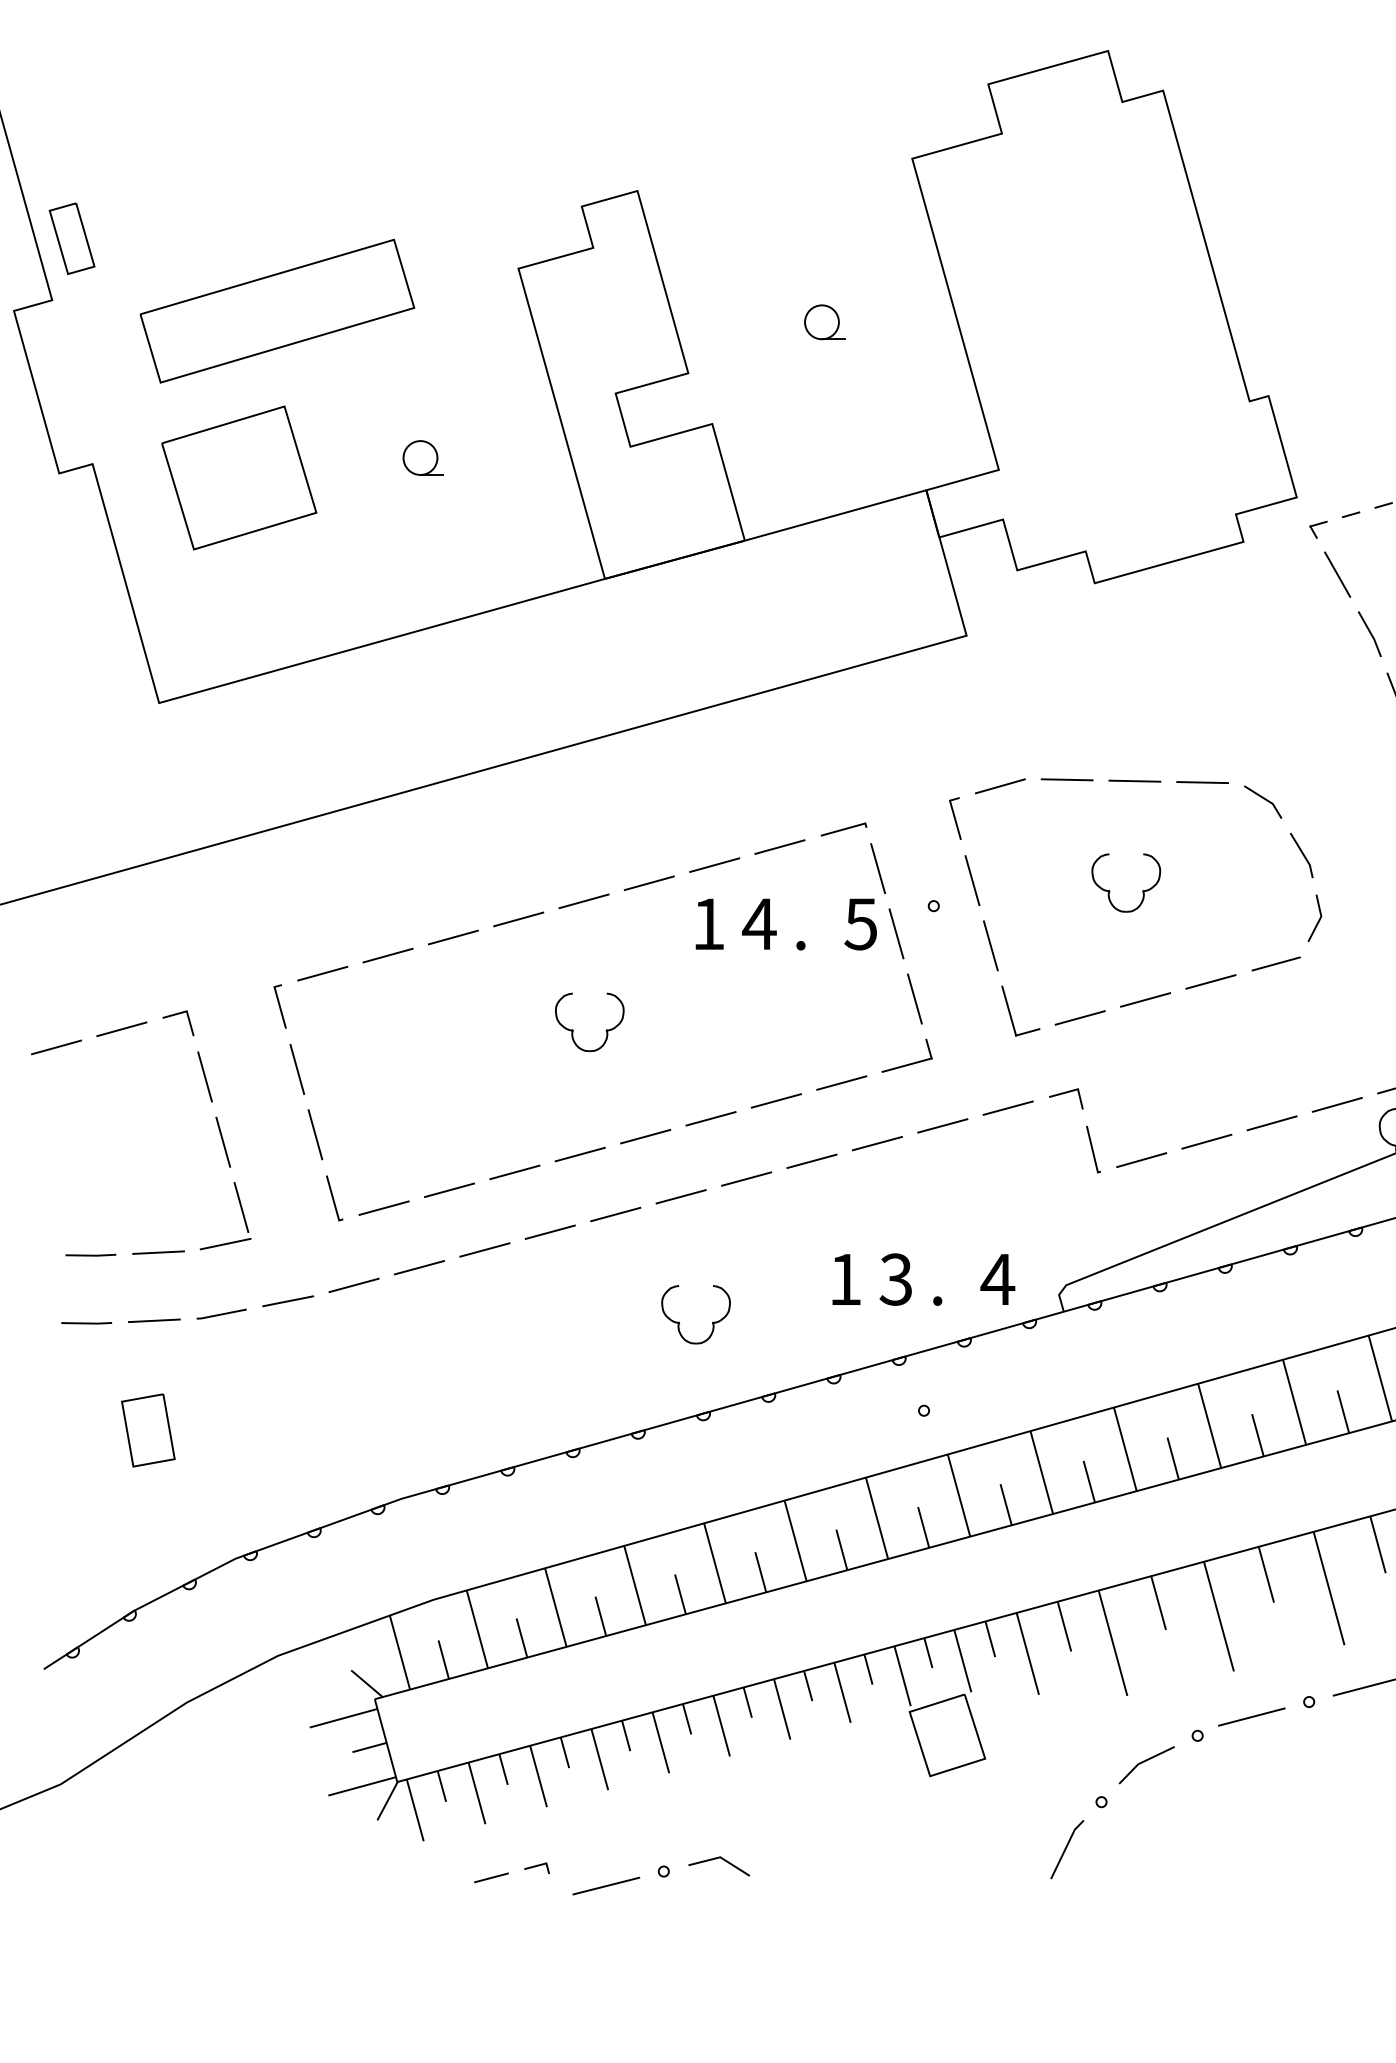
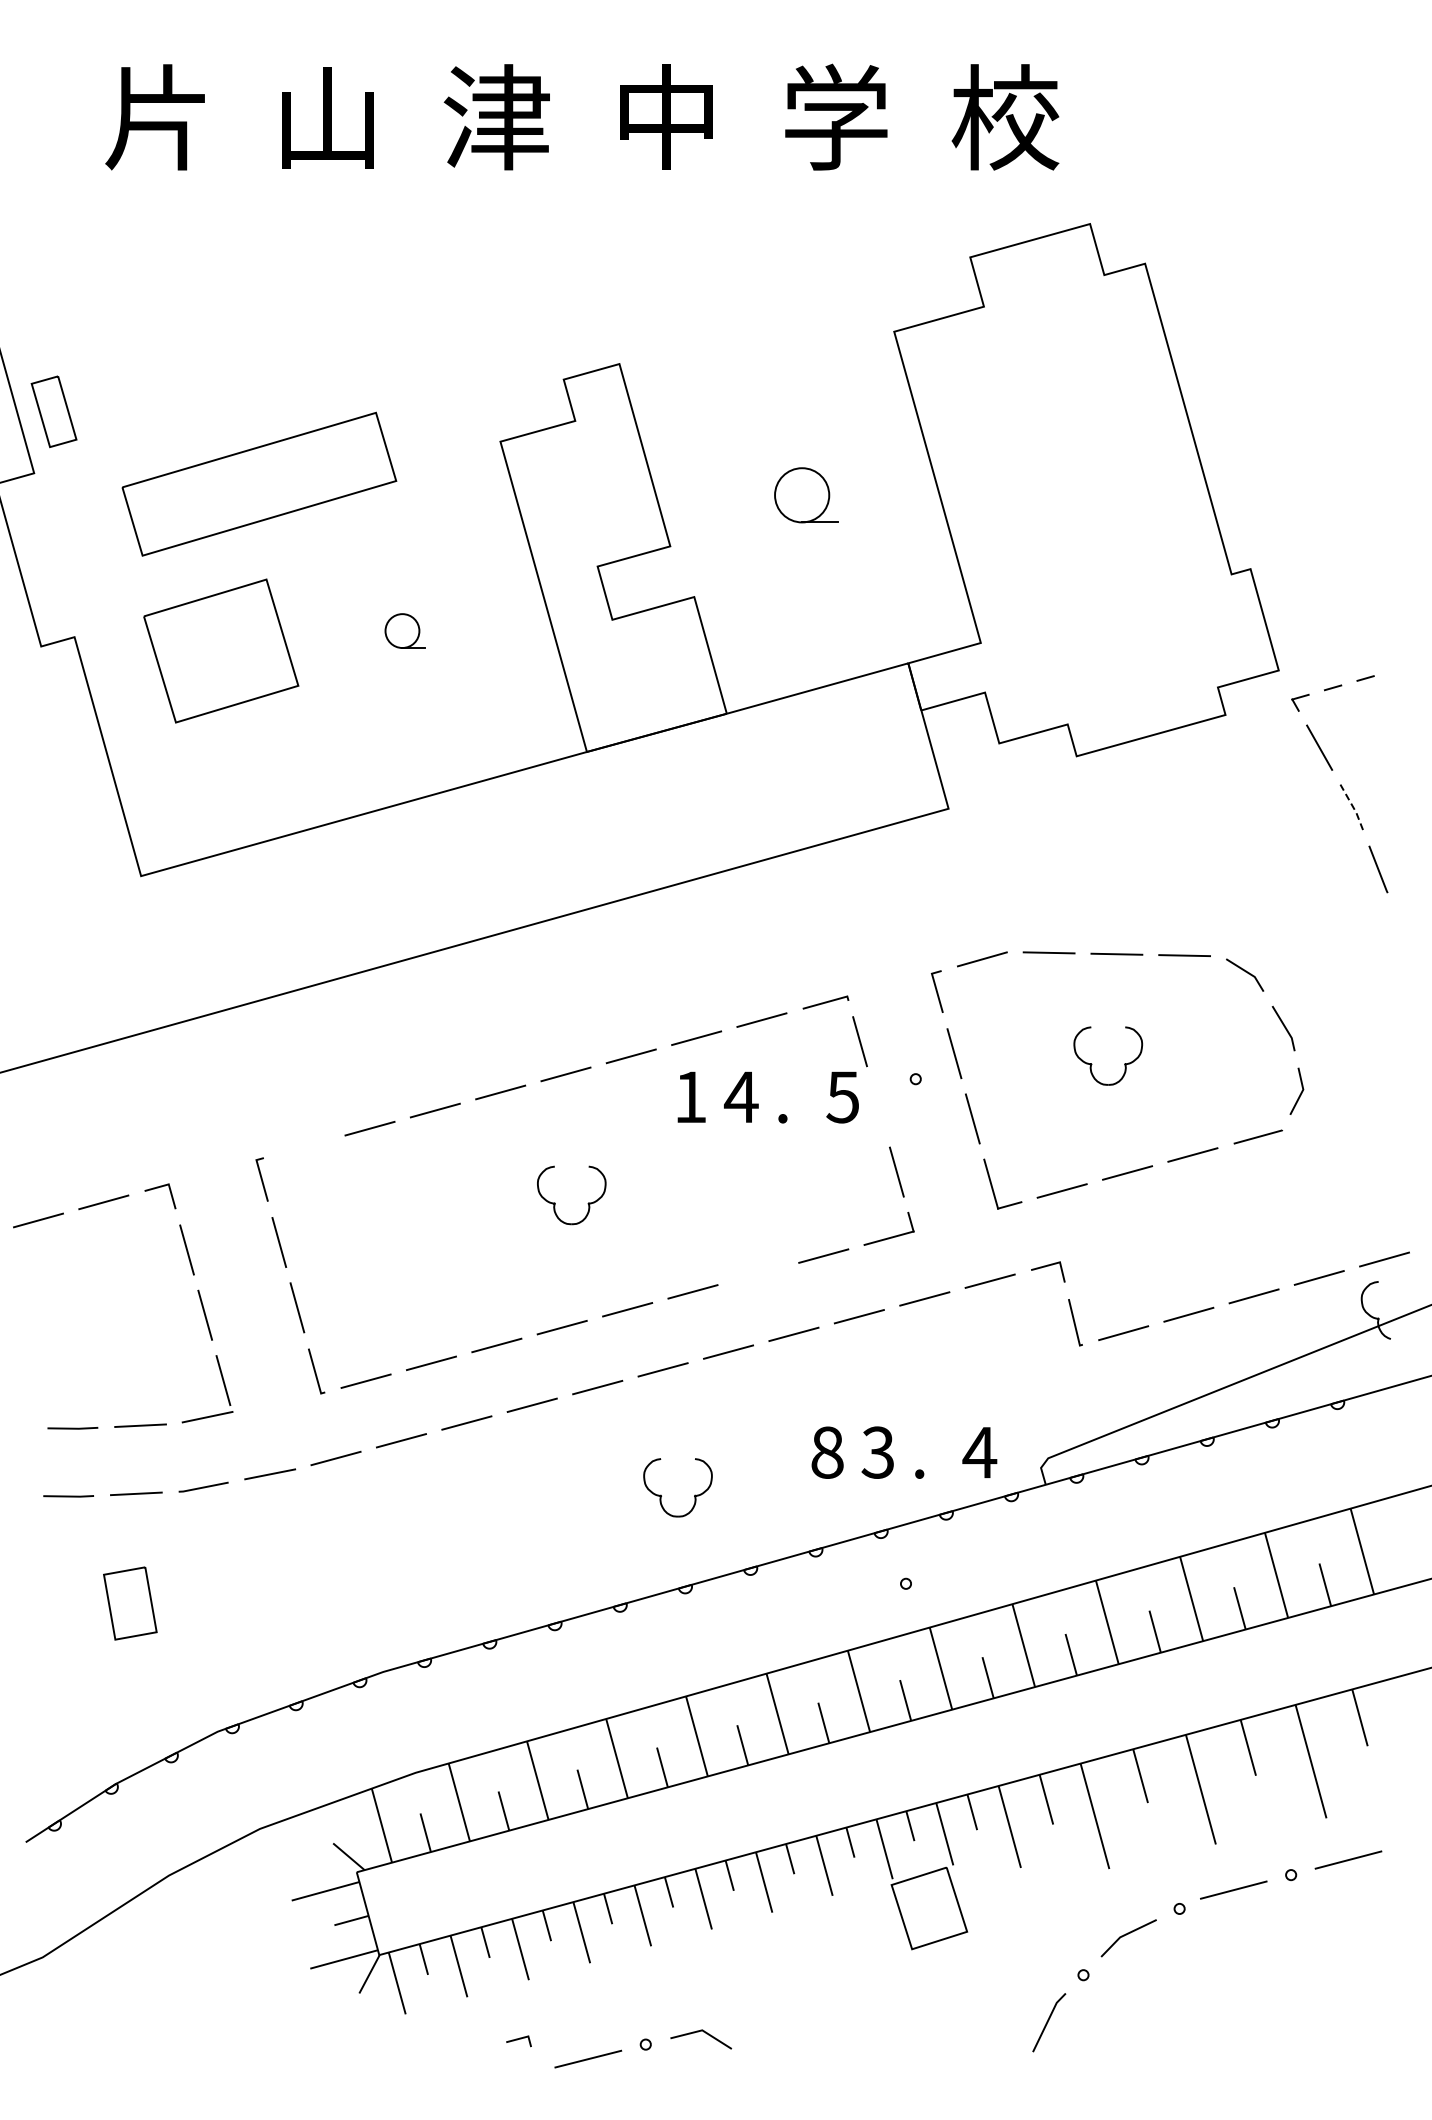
part: (824, 322) -> (806, 495), size x1.6
line: (1370, 633) -> (1352, 806), solid -> dashed
line: (896, 933) -> (878, 1106), removed
line: (322, 973) -> (304, 1146), removed
line: (775, 1100) -> (757, 1273), removed
text: (845, 1279) -> (827, 1452), 1 -> 8
line: (491, 1877) -> (473, 2050), removed

